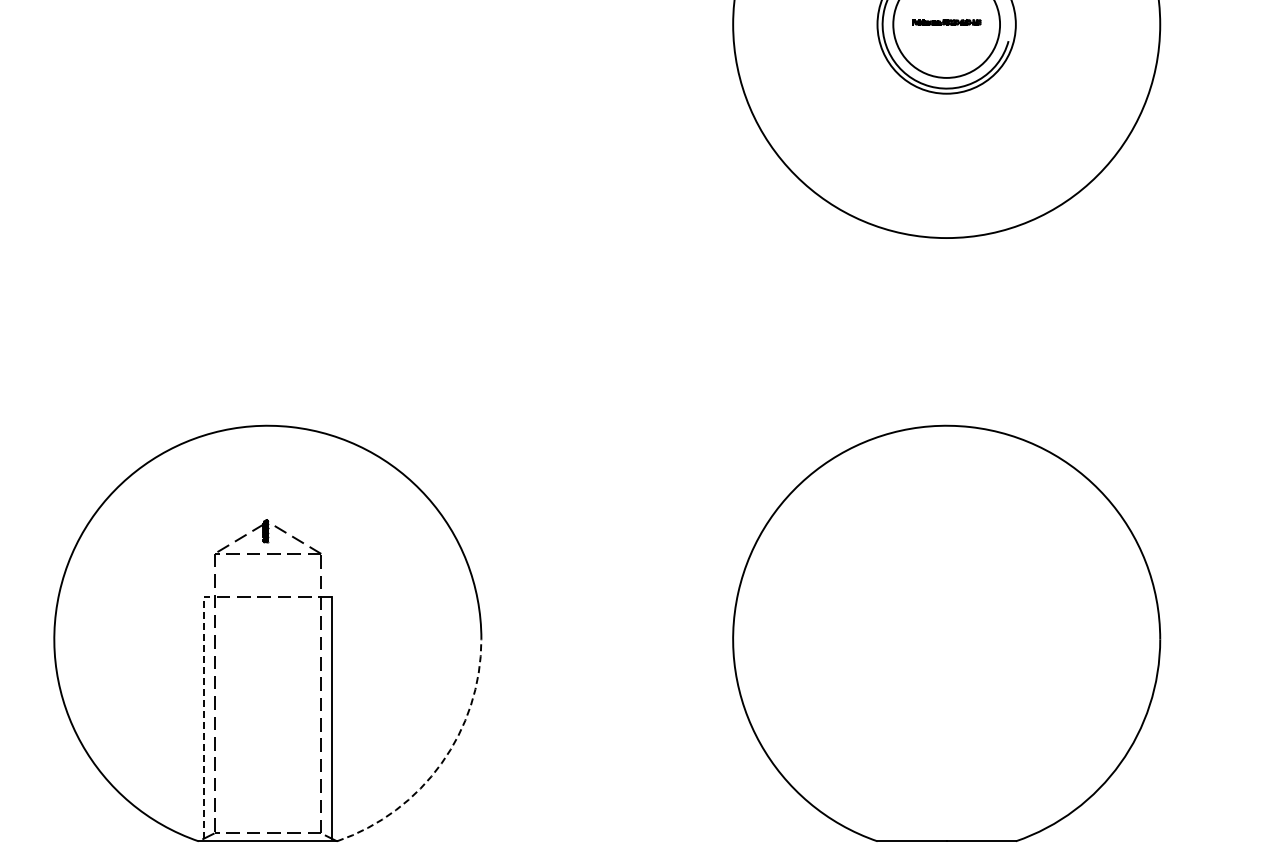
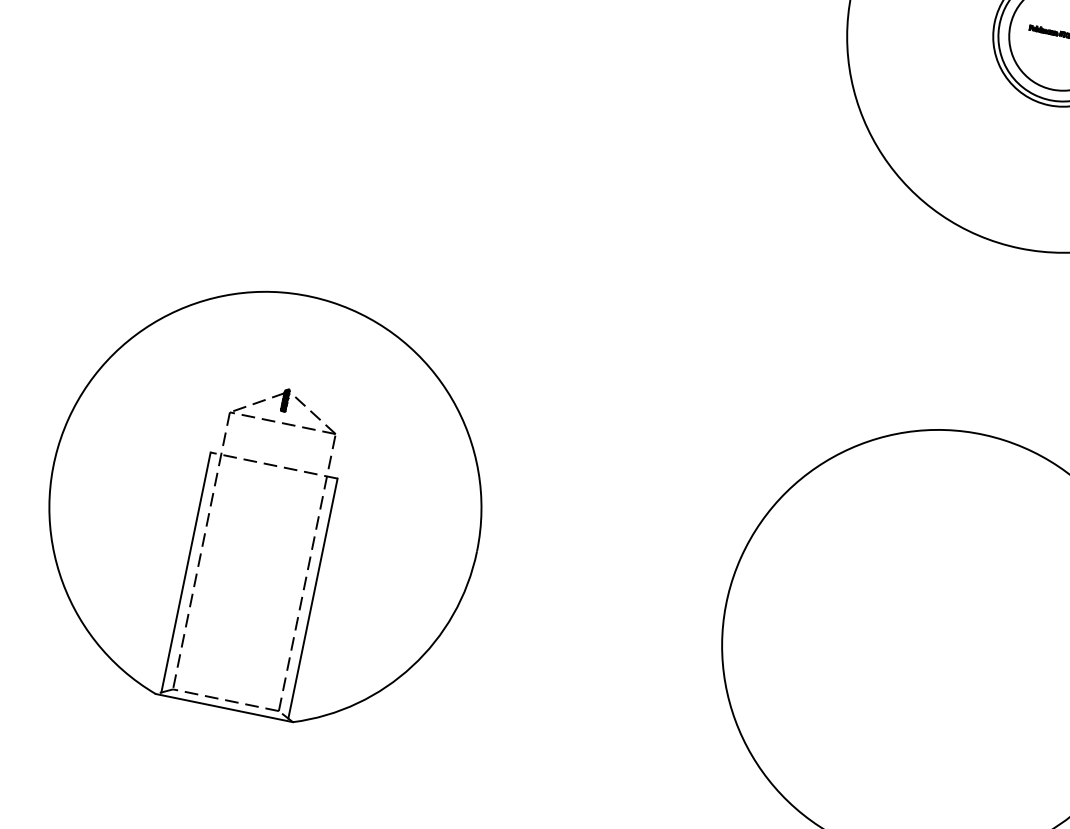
line: (203, 717) -> (185, 572), dashed -> solid
arc: (441, 763) -> (412, 666), dashed -> solid

